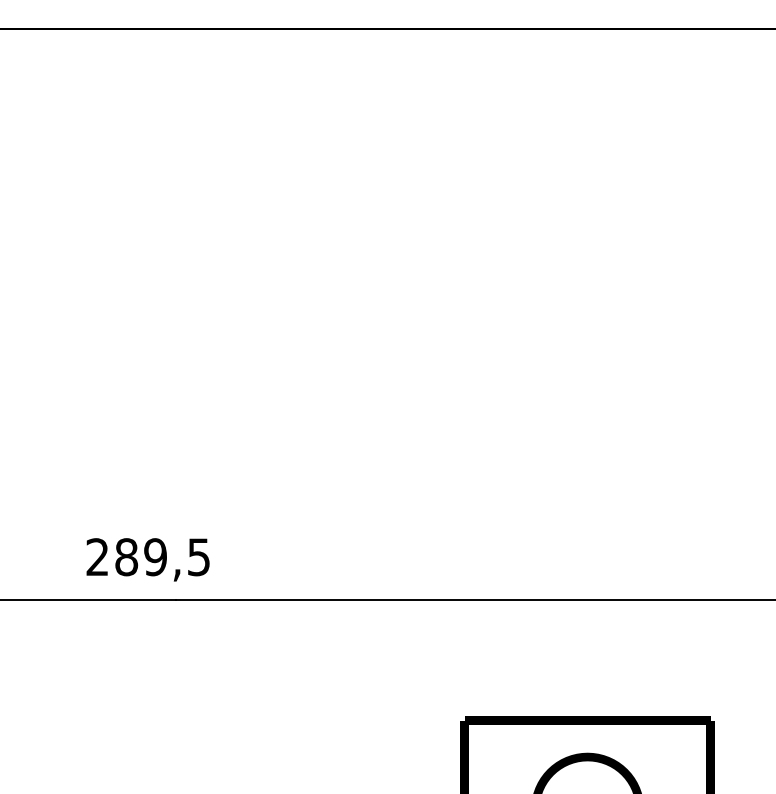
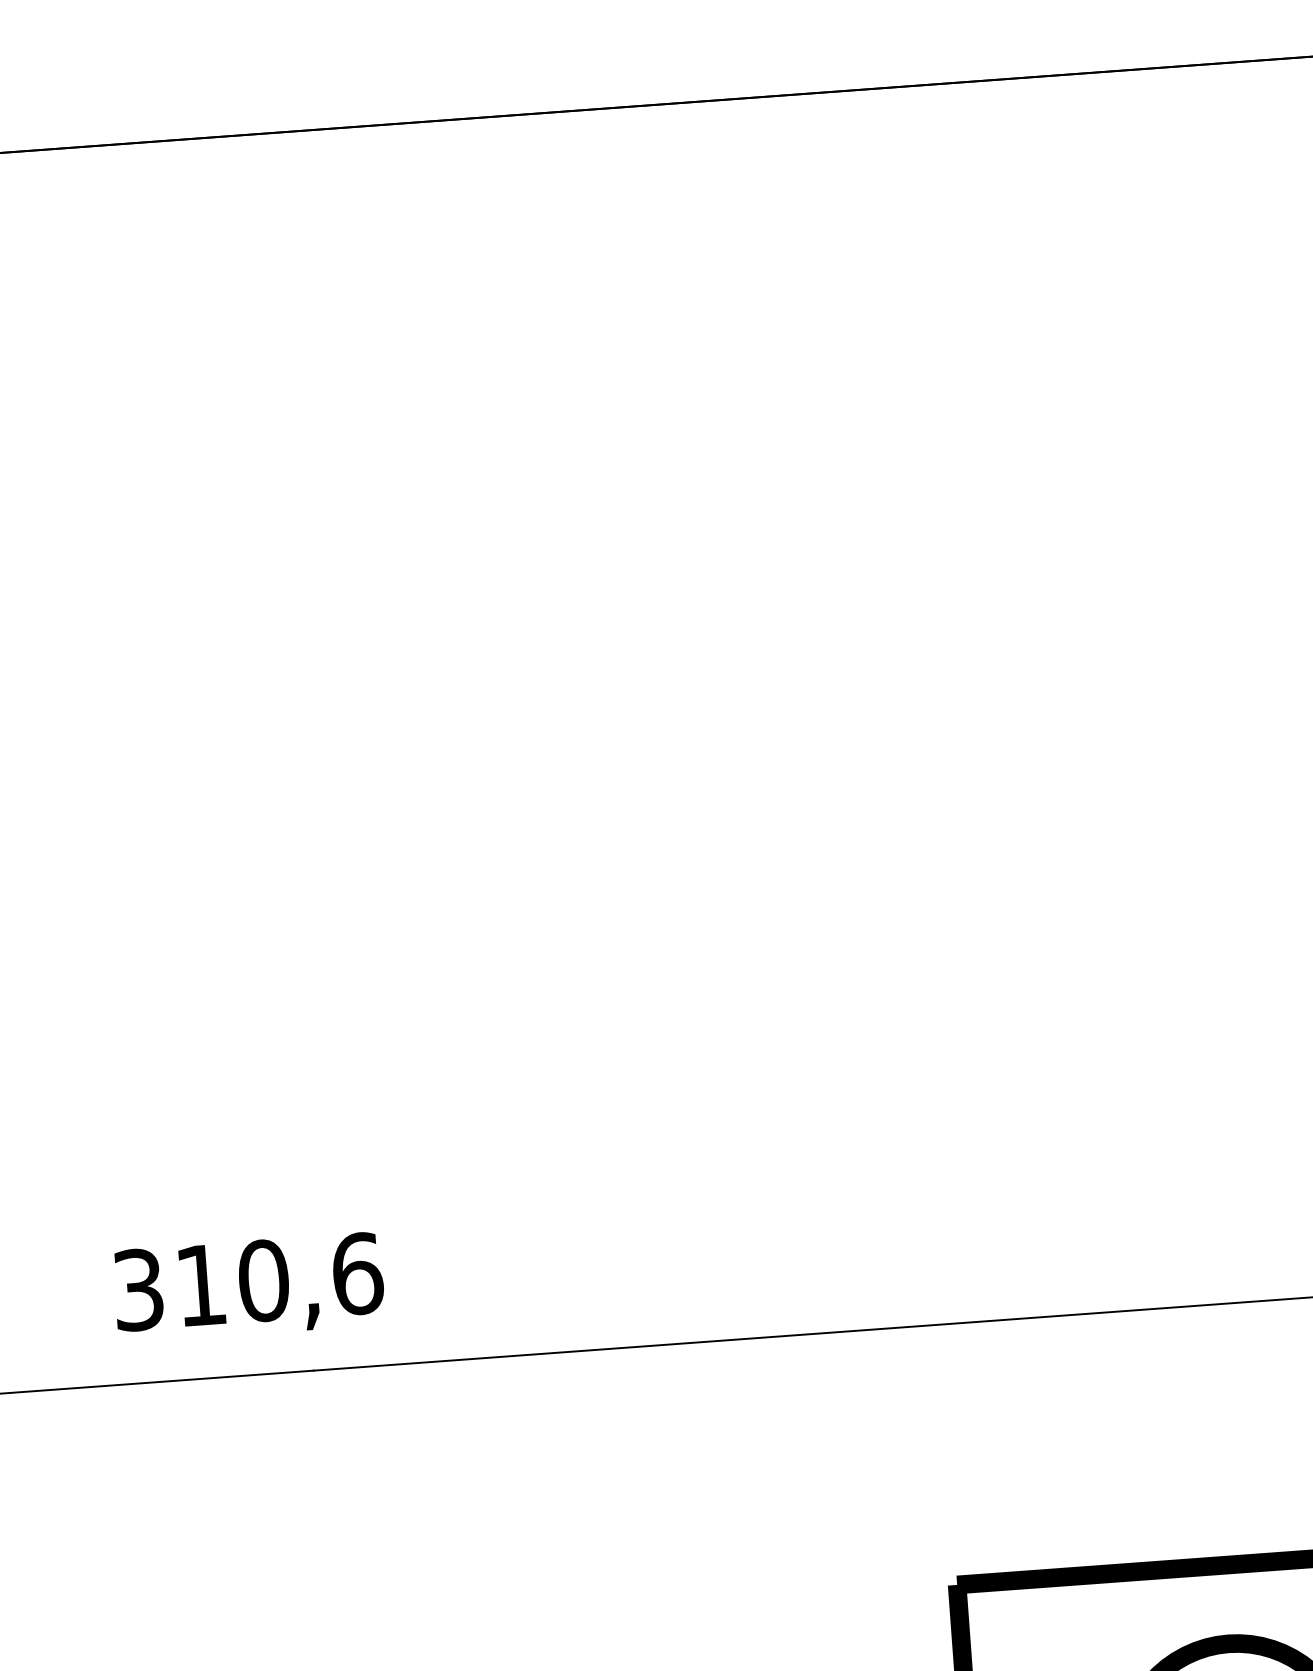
text: (148, 557) -> (248, 1282), 289,5 -> 310,6

